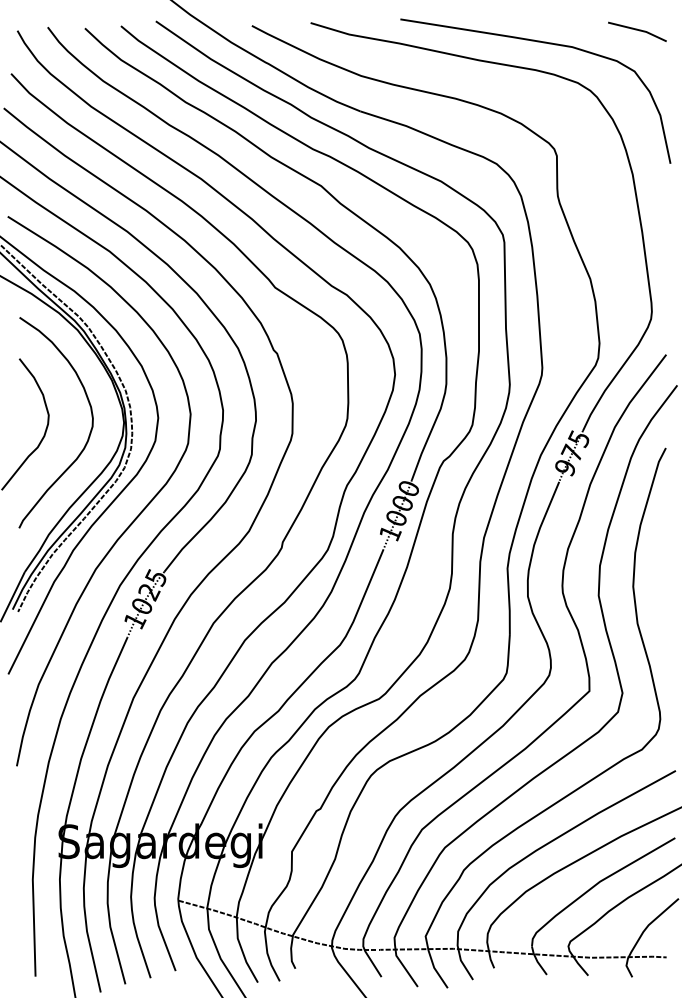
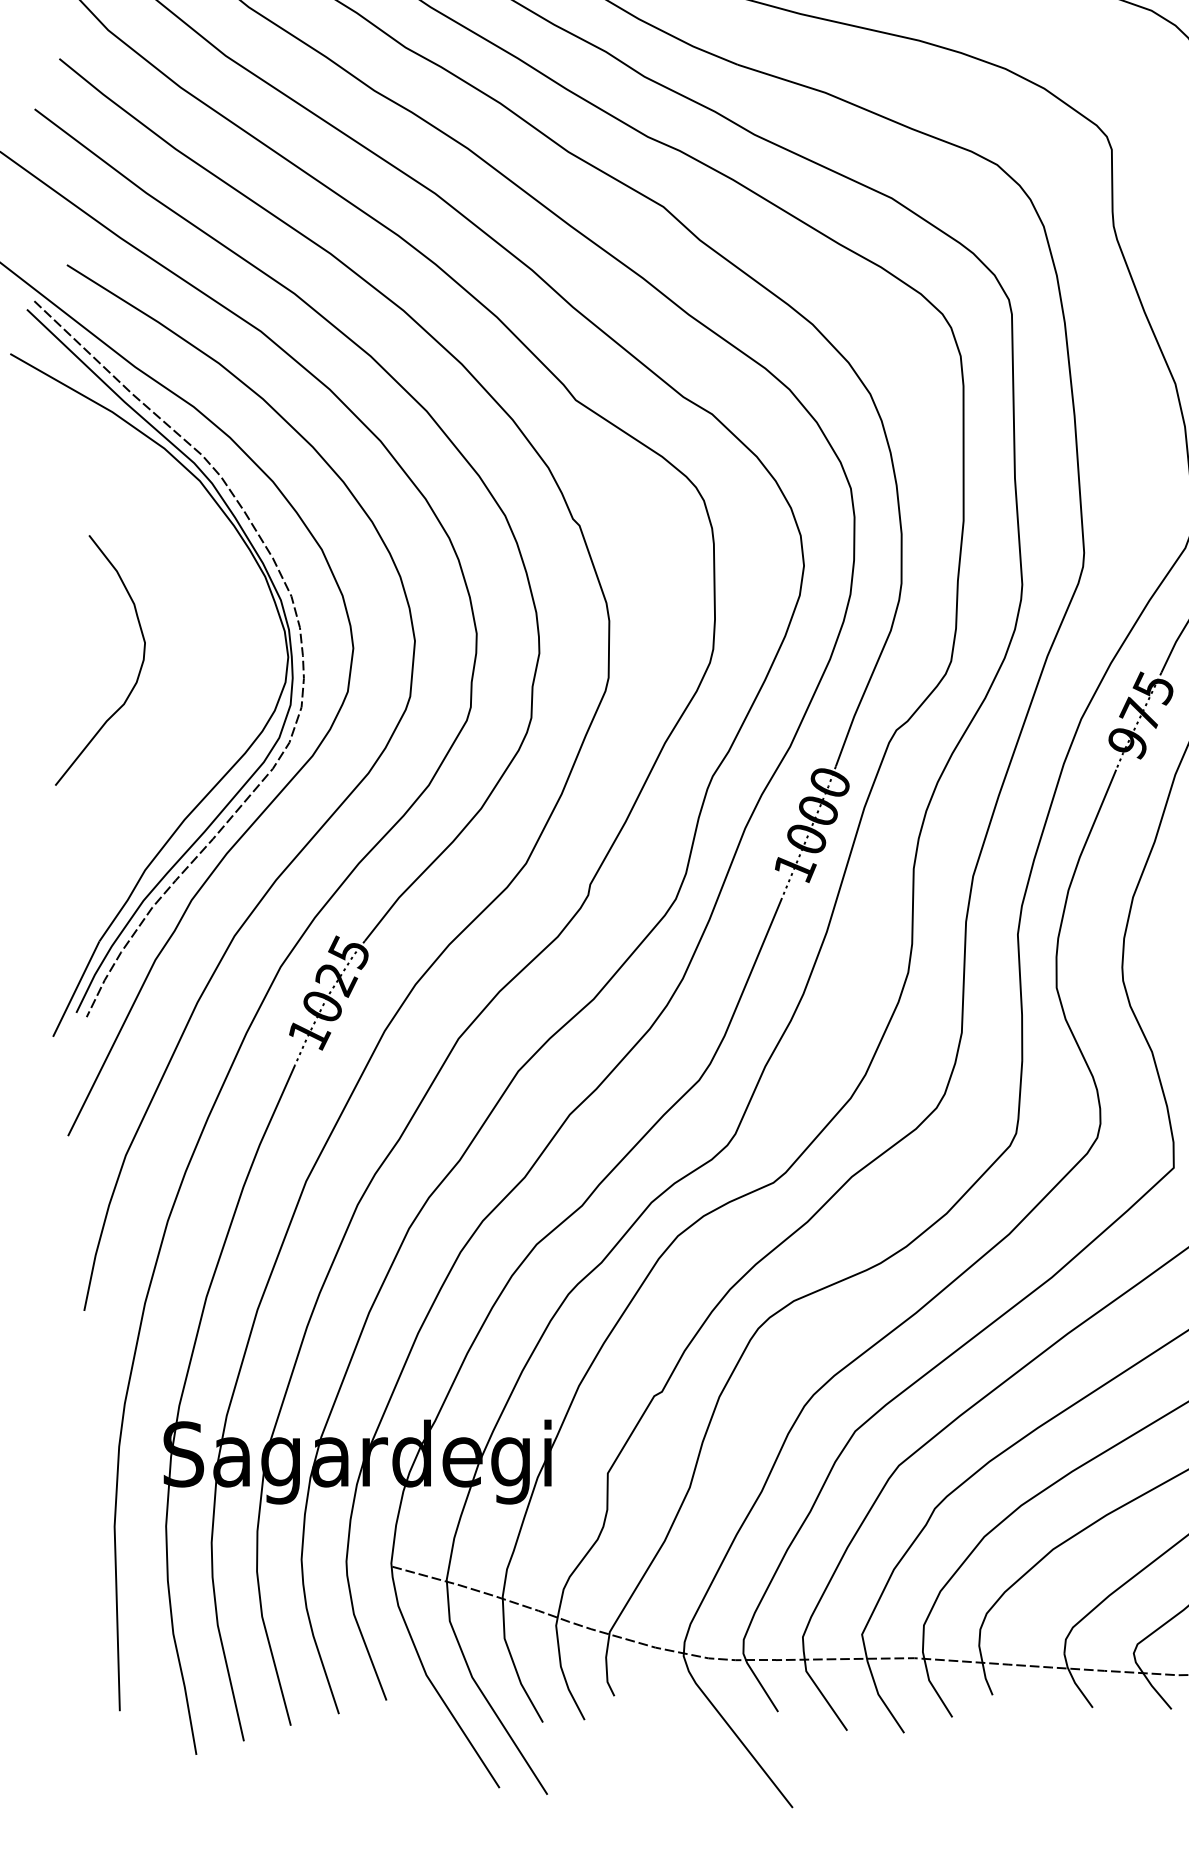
curve: (89, 432) -> (222, 675), removed

